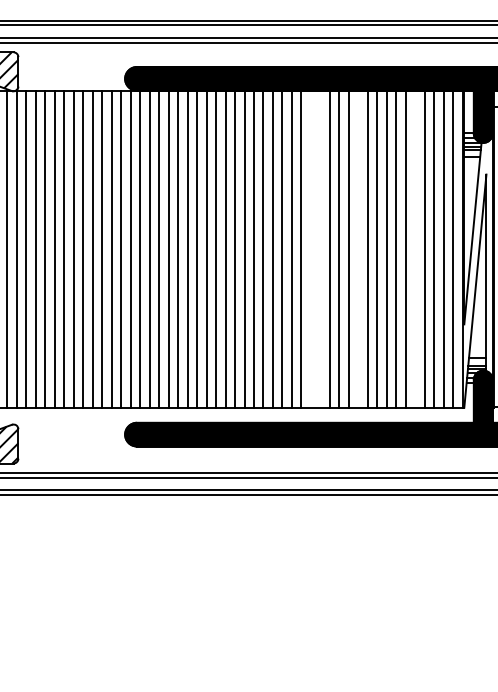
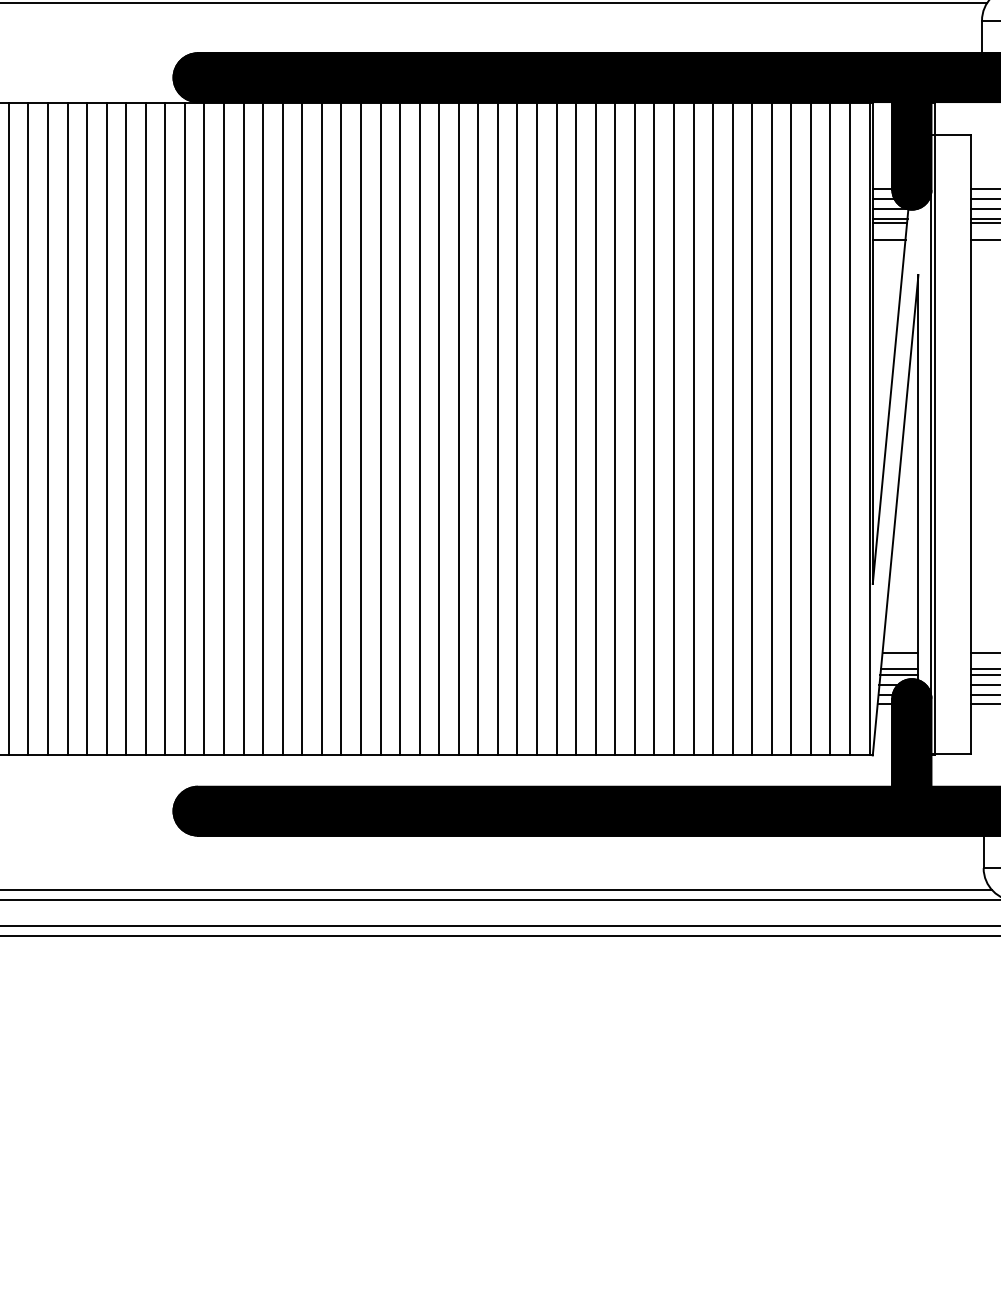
line: (310, 249) -> (555, 429), added
line: (320, 249) -> (576, 429), added
line: (358, 249) -> (654, 429), added
line: (415, 249) -> (772, 429), added

